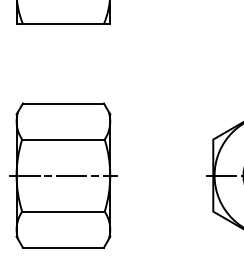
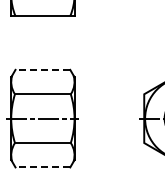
line: (62, 102) -> (42, 69), solid -> dashed
line: (62, 247) -> (42, 167), solid -> dashed

